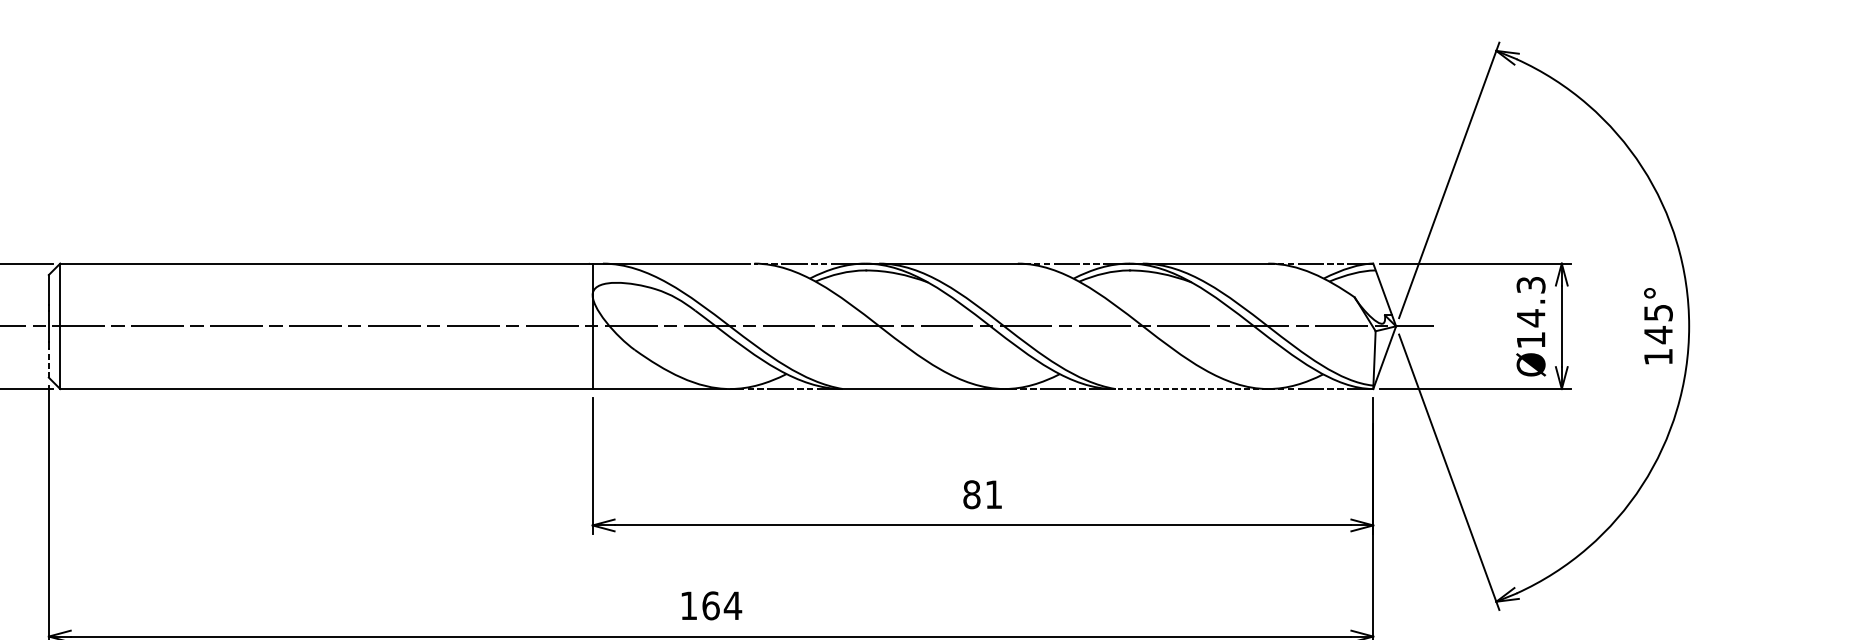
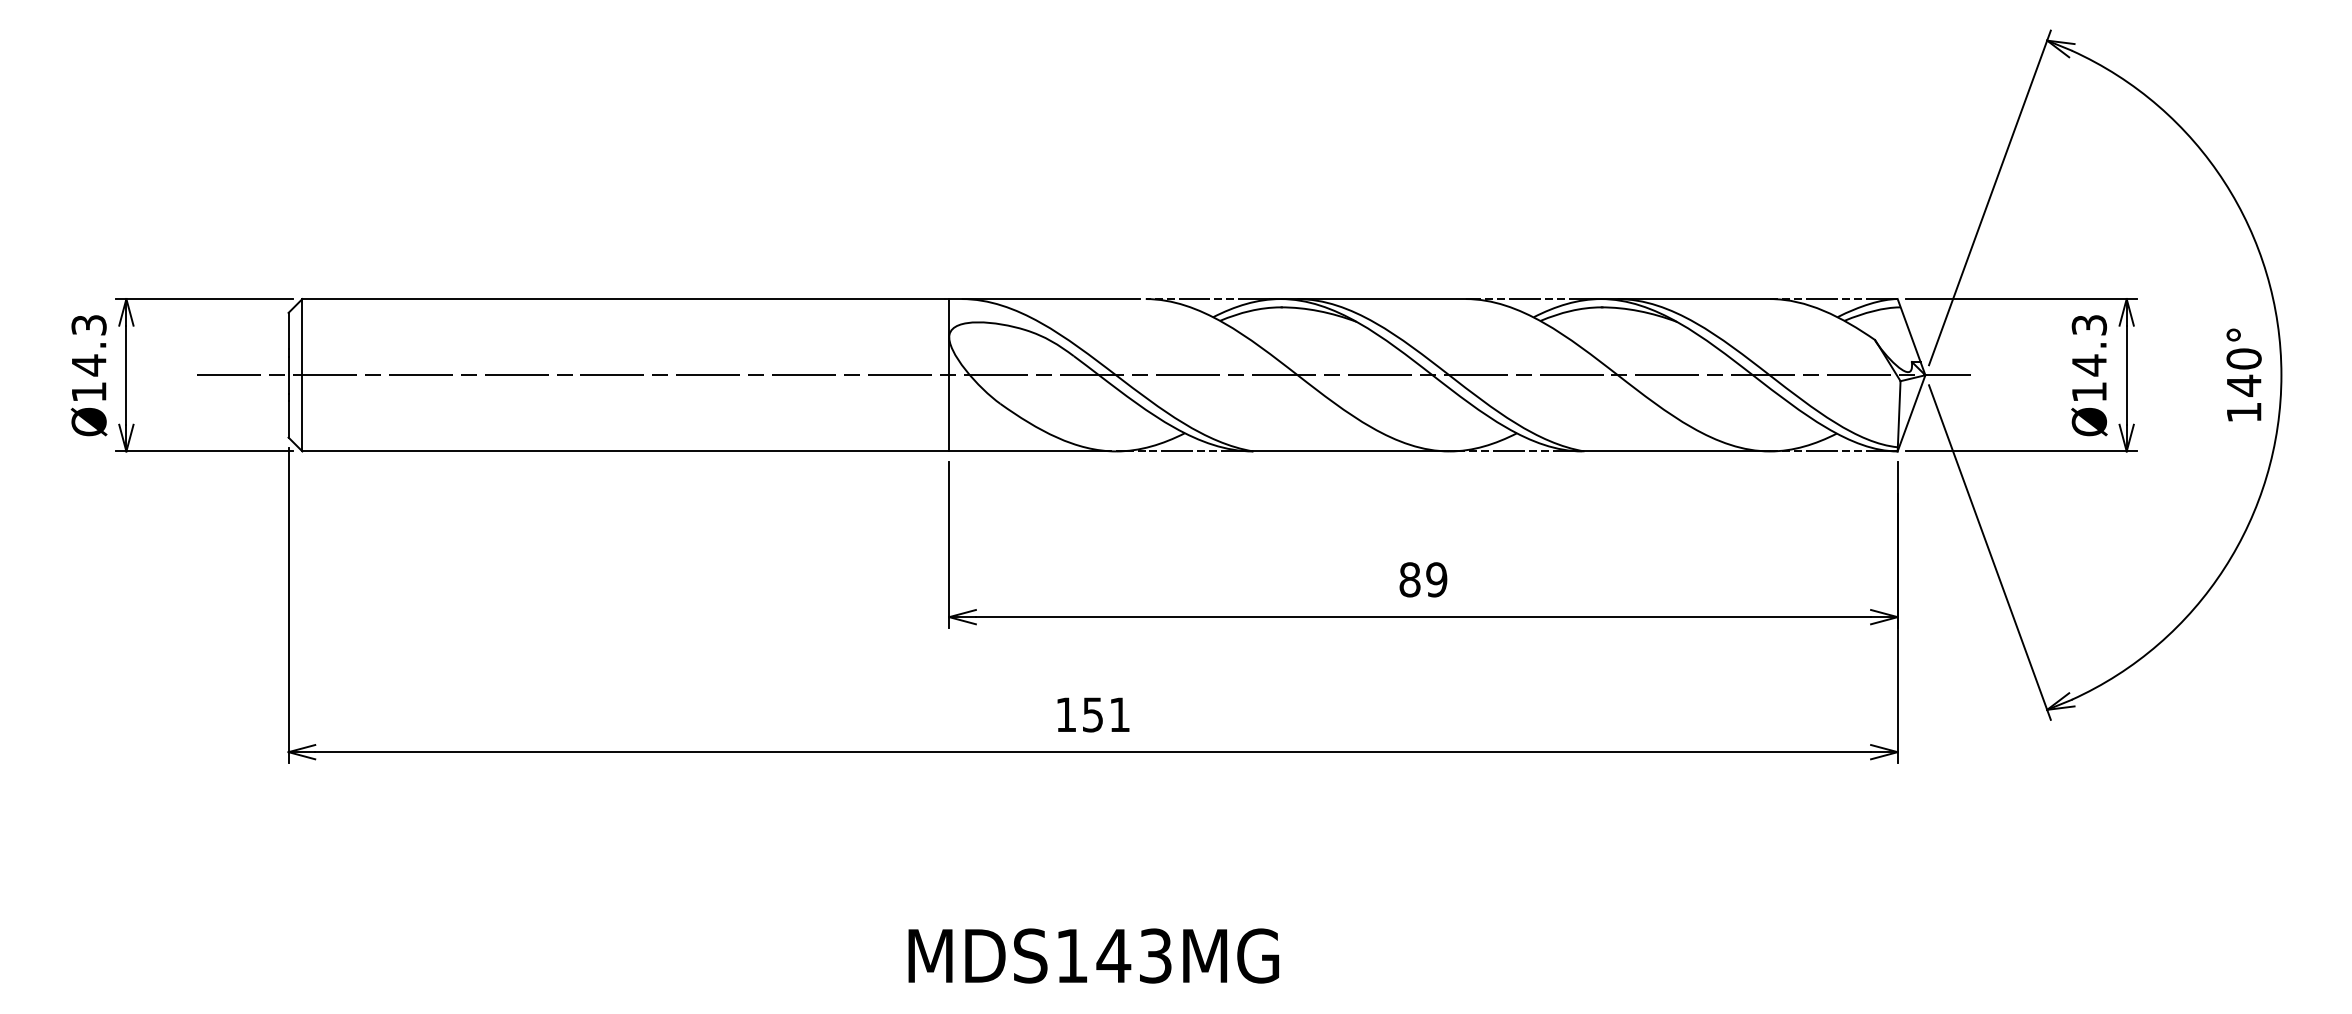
text: (1657, 312) -> (2243, 358), 145° -> 140°
line: (48, 361) -> (288, 418), dashed -> solid
line: (1191, 389) -> (1676, 451), dashed -> solid
text: (993, 494) -> (1436, 579), 81 -> 89
text: (722, 605) -> (1106, 714), 164 -> 151

